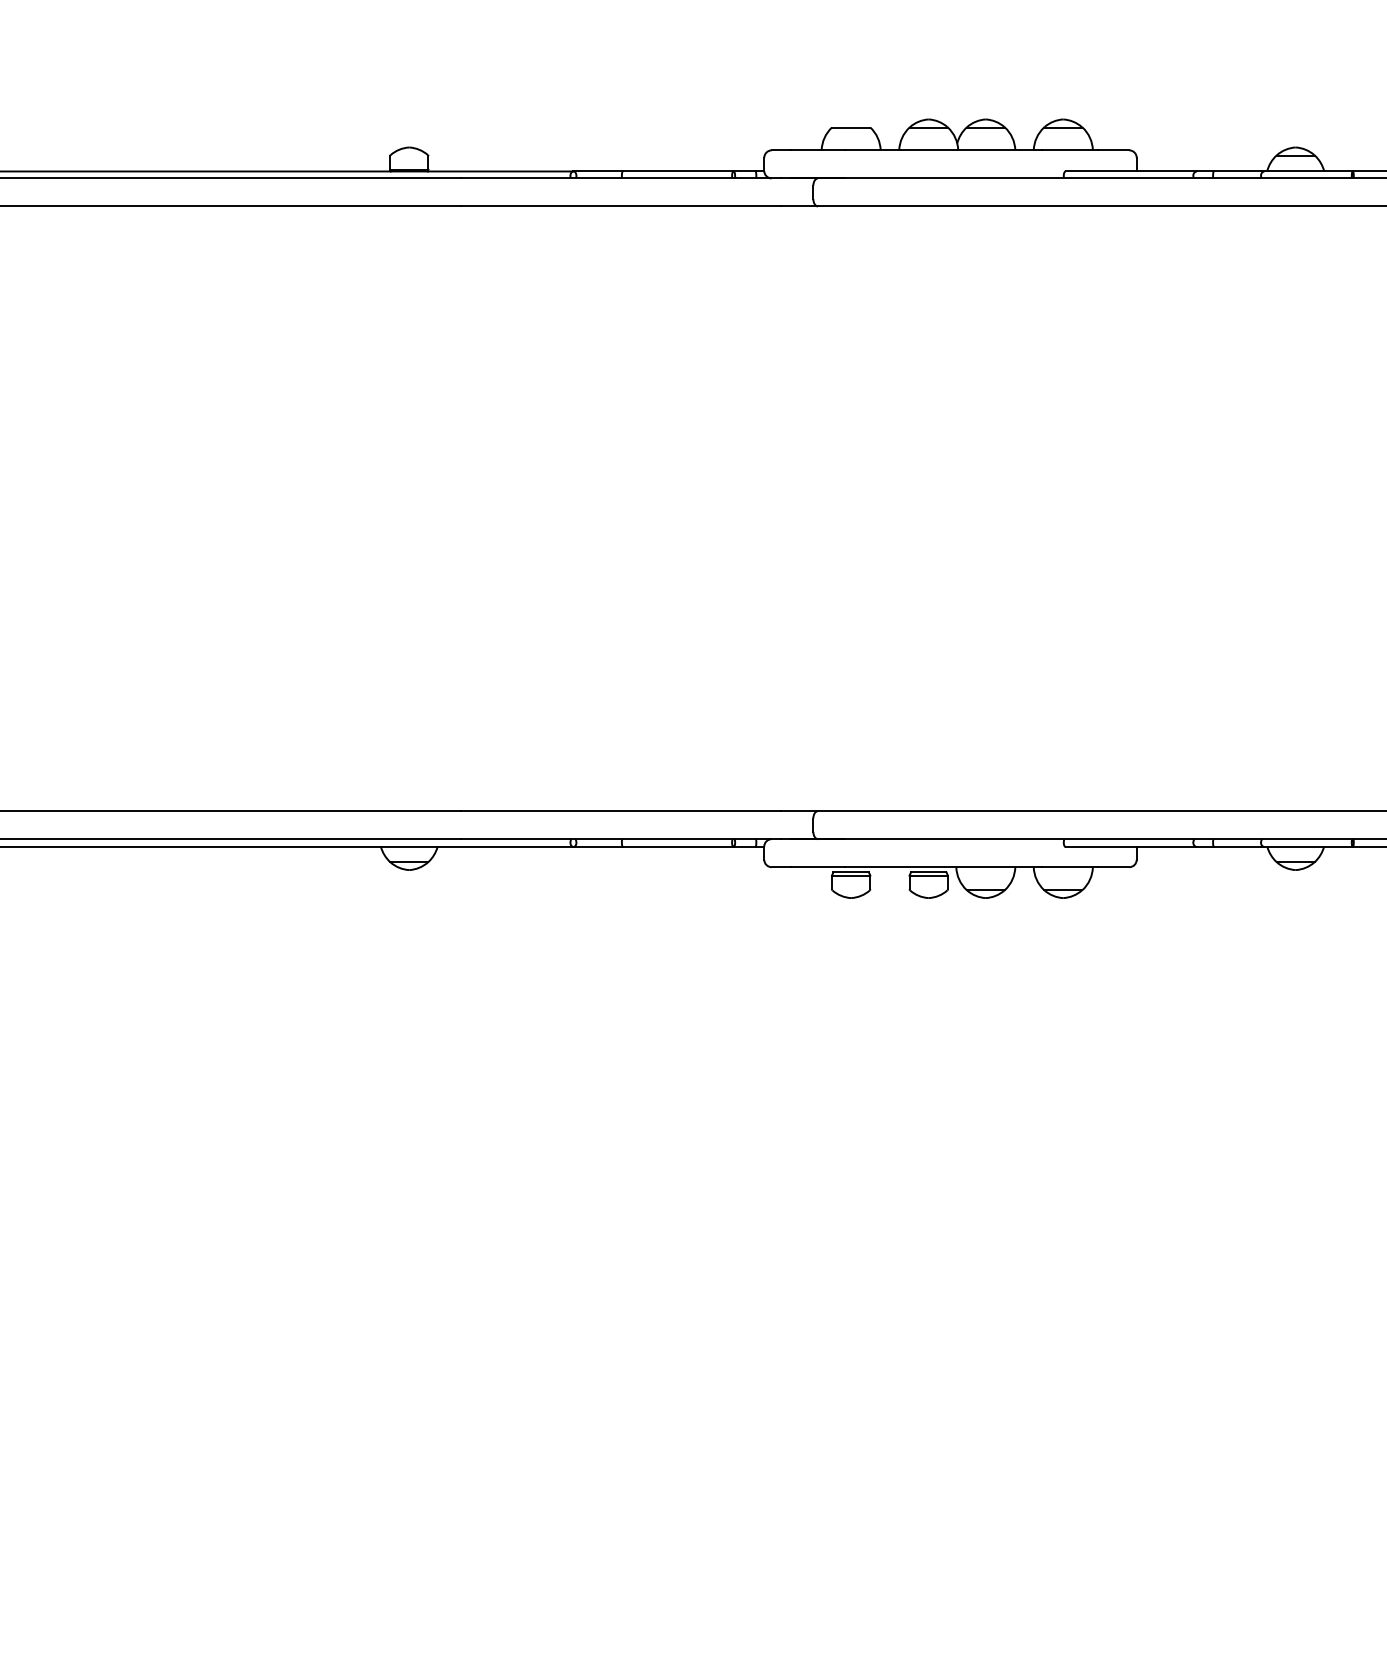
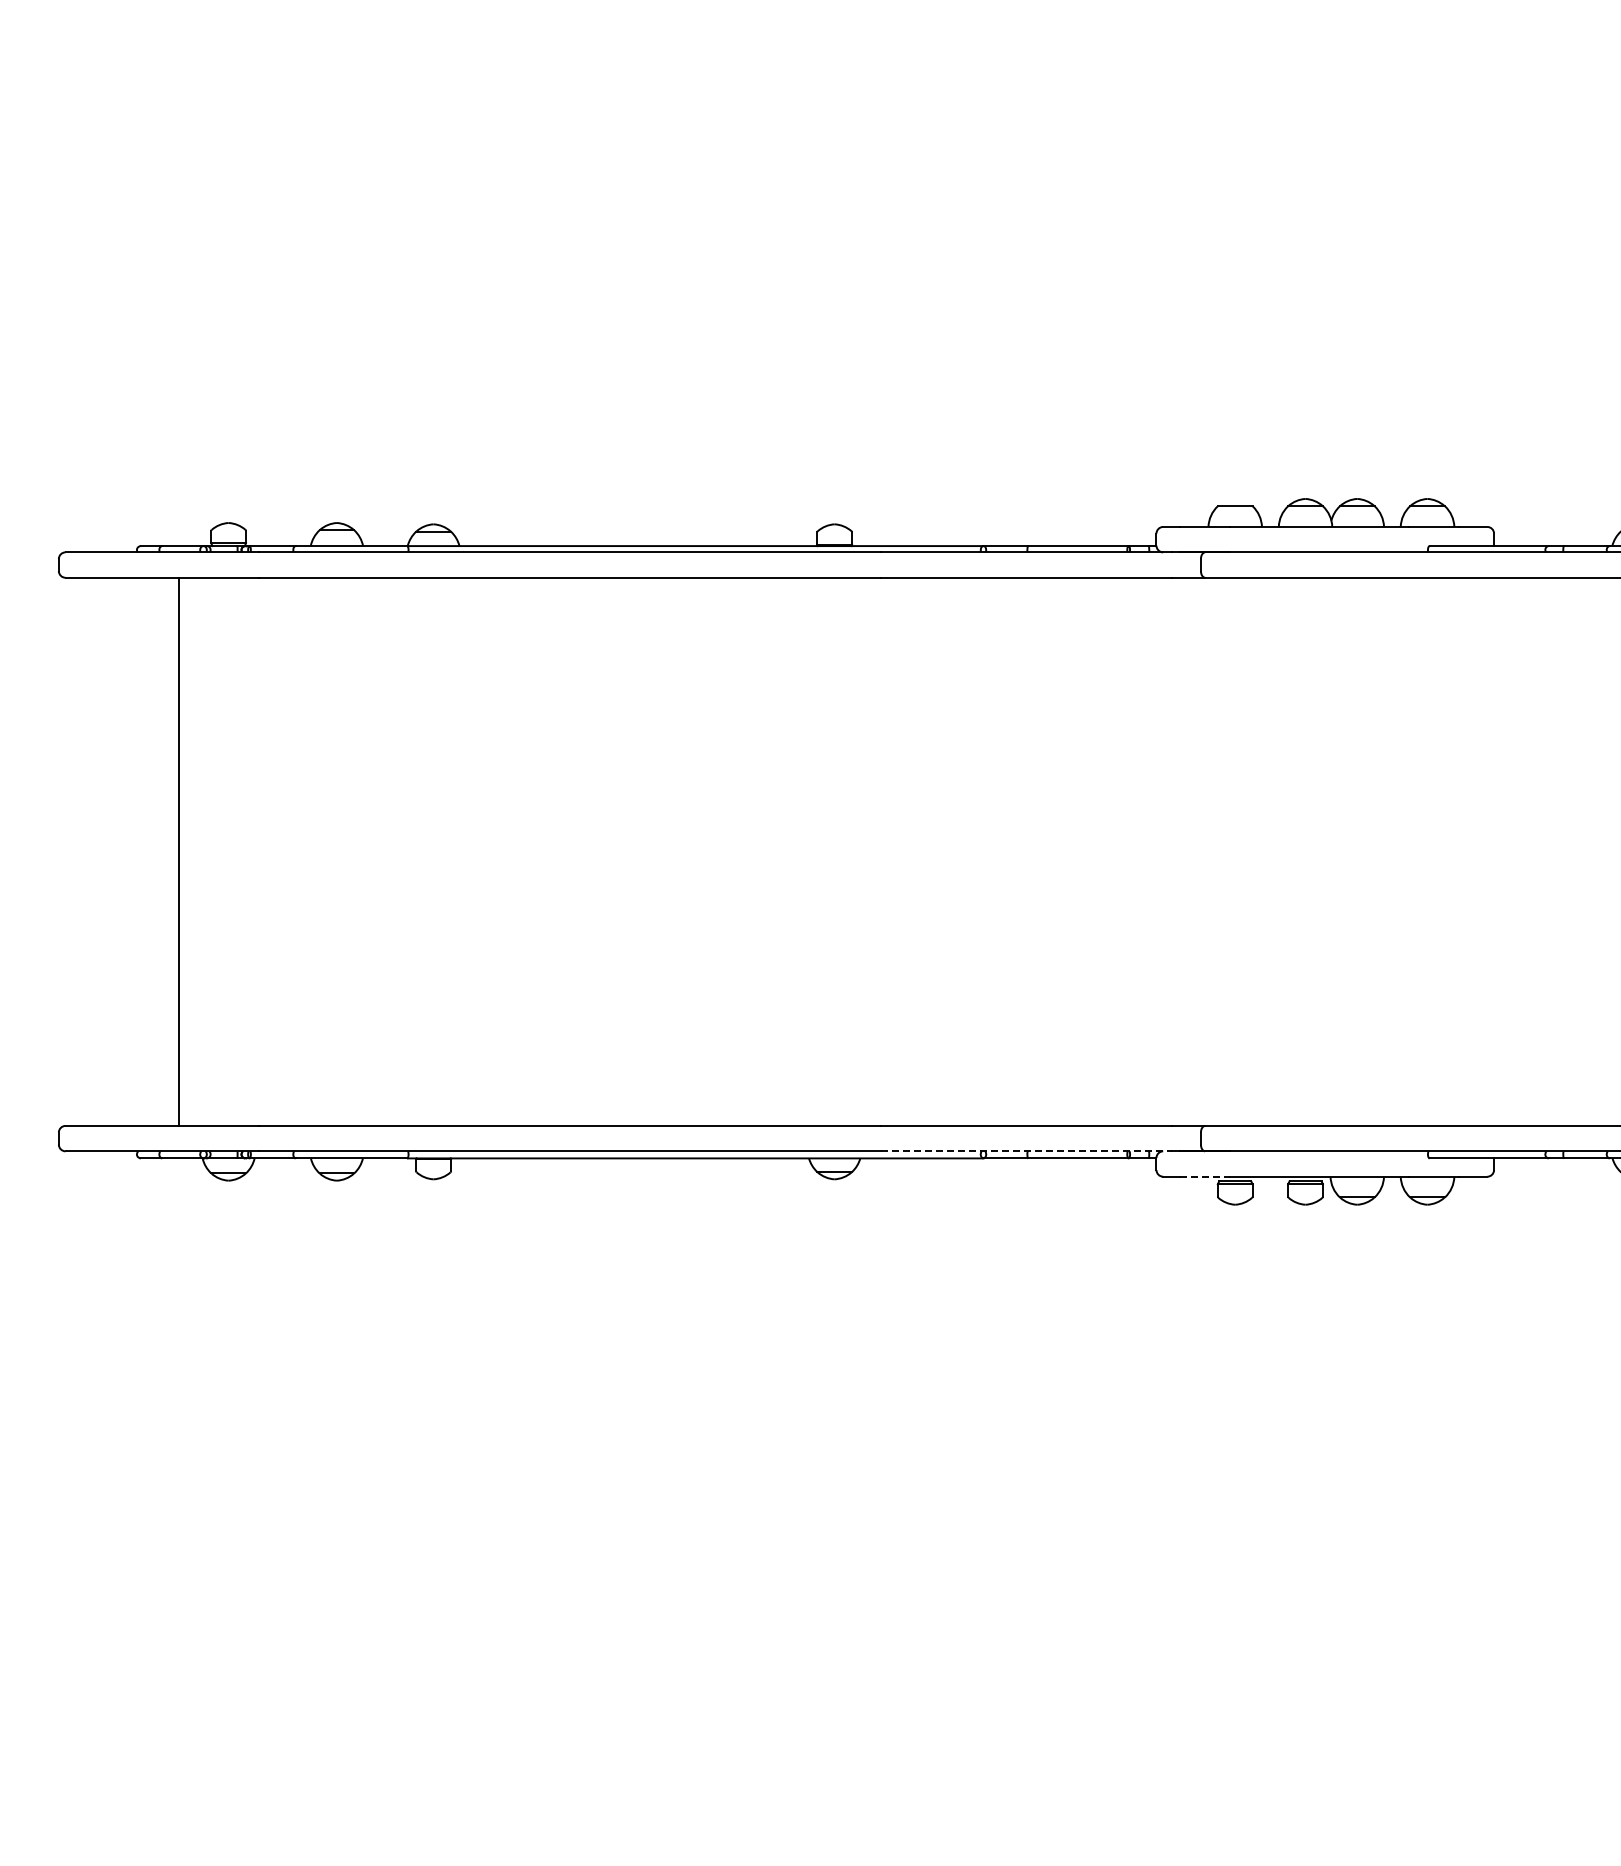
line: (620, 839) -> (1026, 1151), solid -> dashed
line: (818, 866) -> (1205, 1176), solid -> dashed

